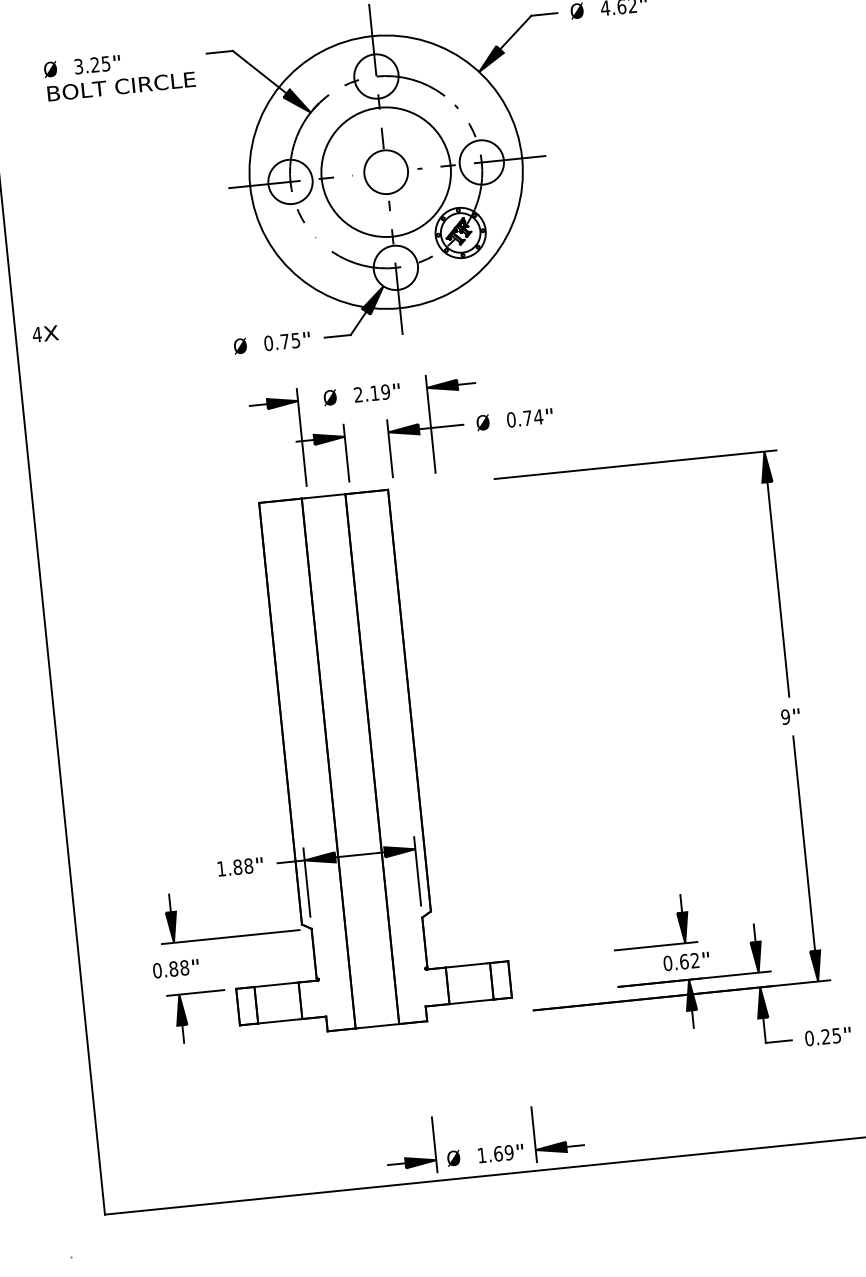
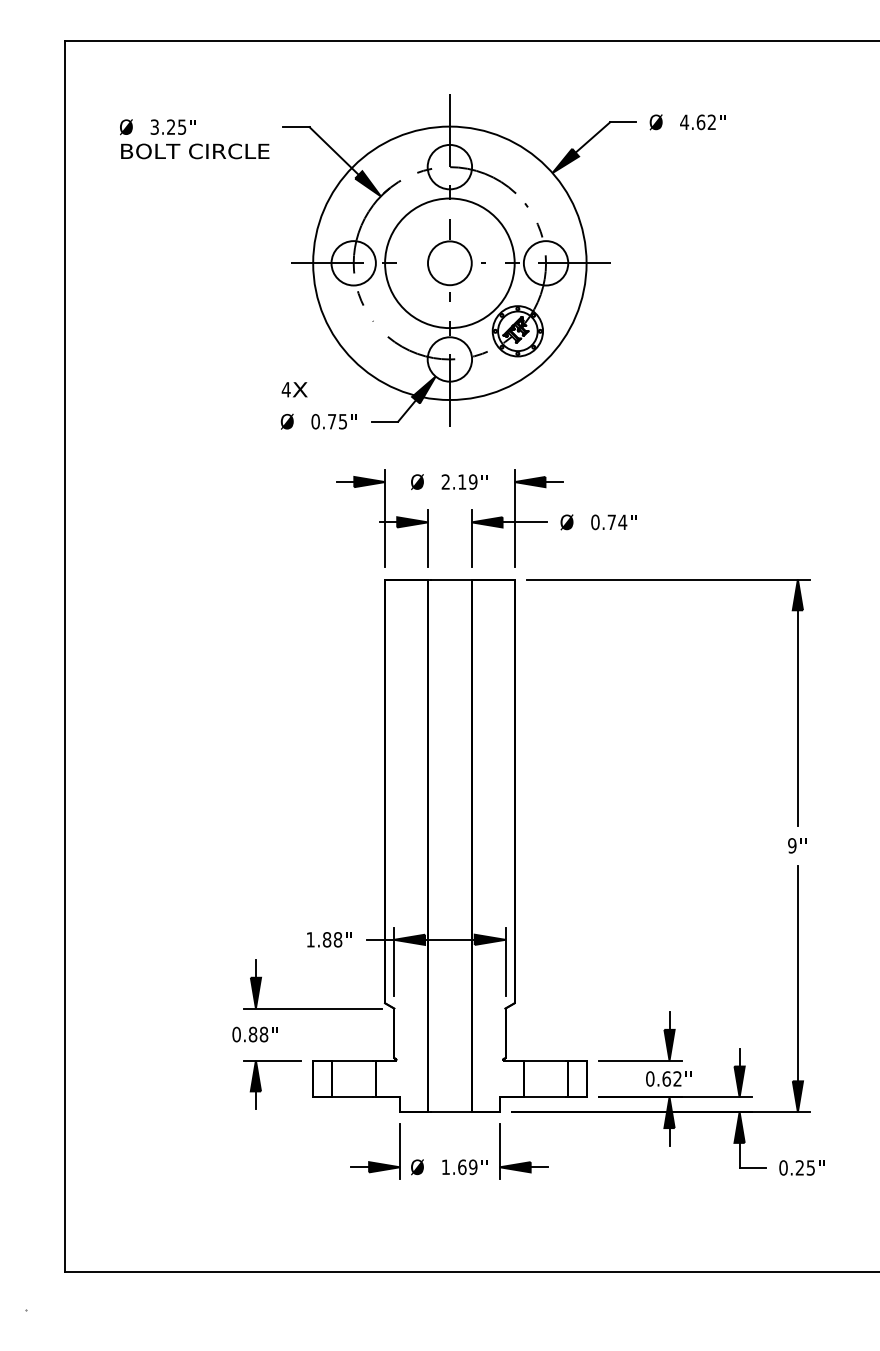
text: (45, 333) -> (294, 389), moved
part: (402, 427) -> (486, 518), moved
part: (310, 765) -> (409, 845), moved
part: (481, 1147) -> (446, 1159), moved

